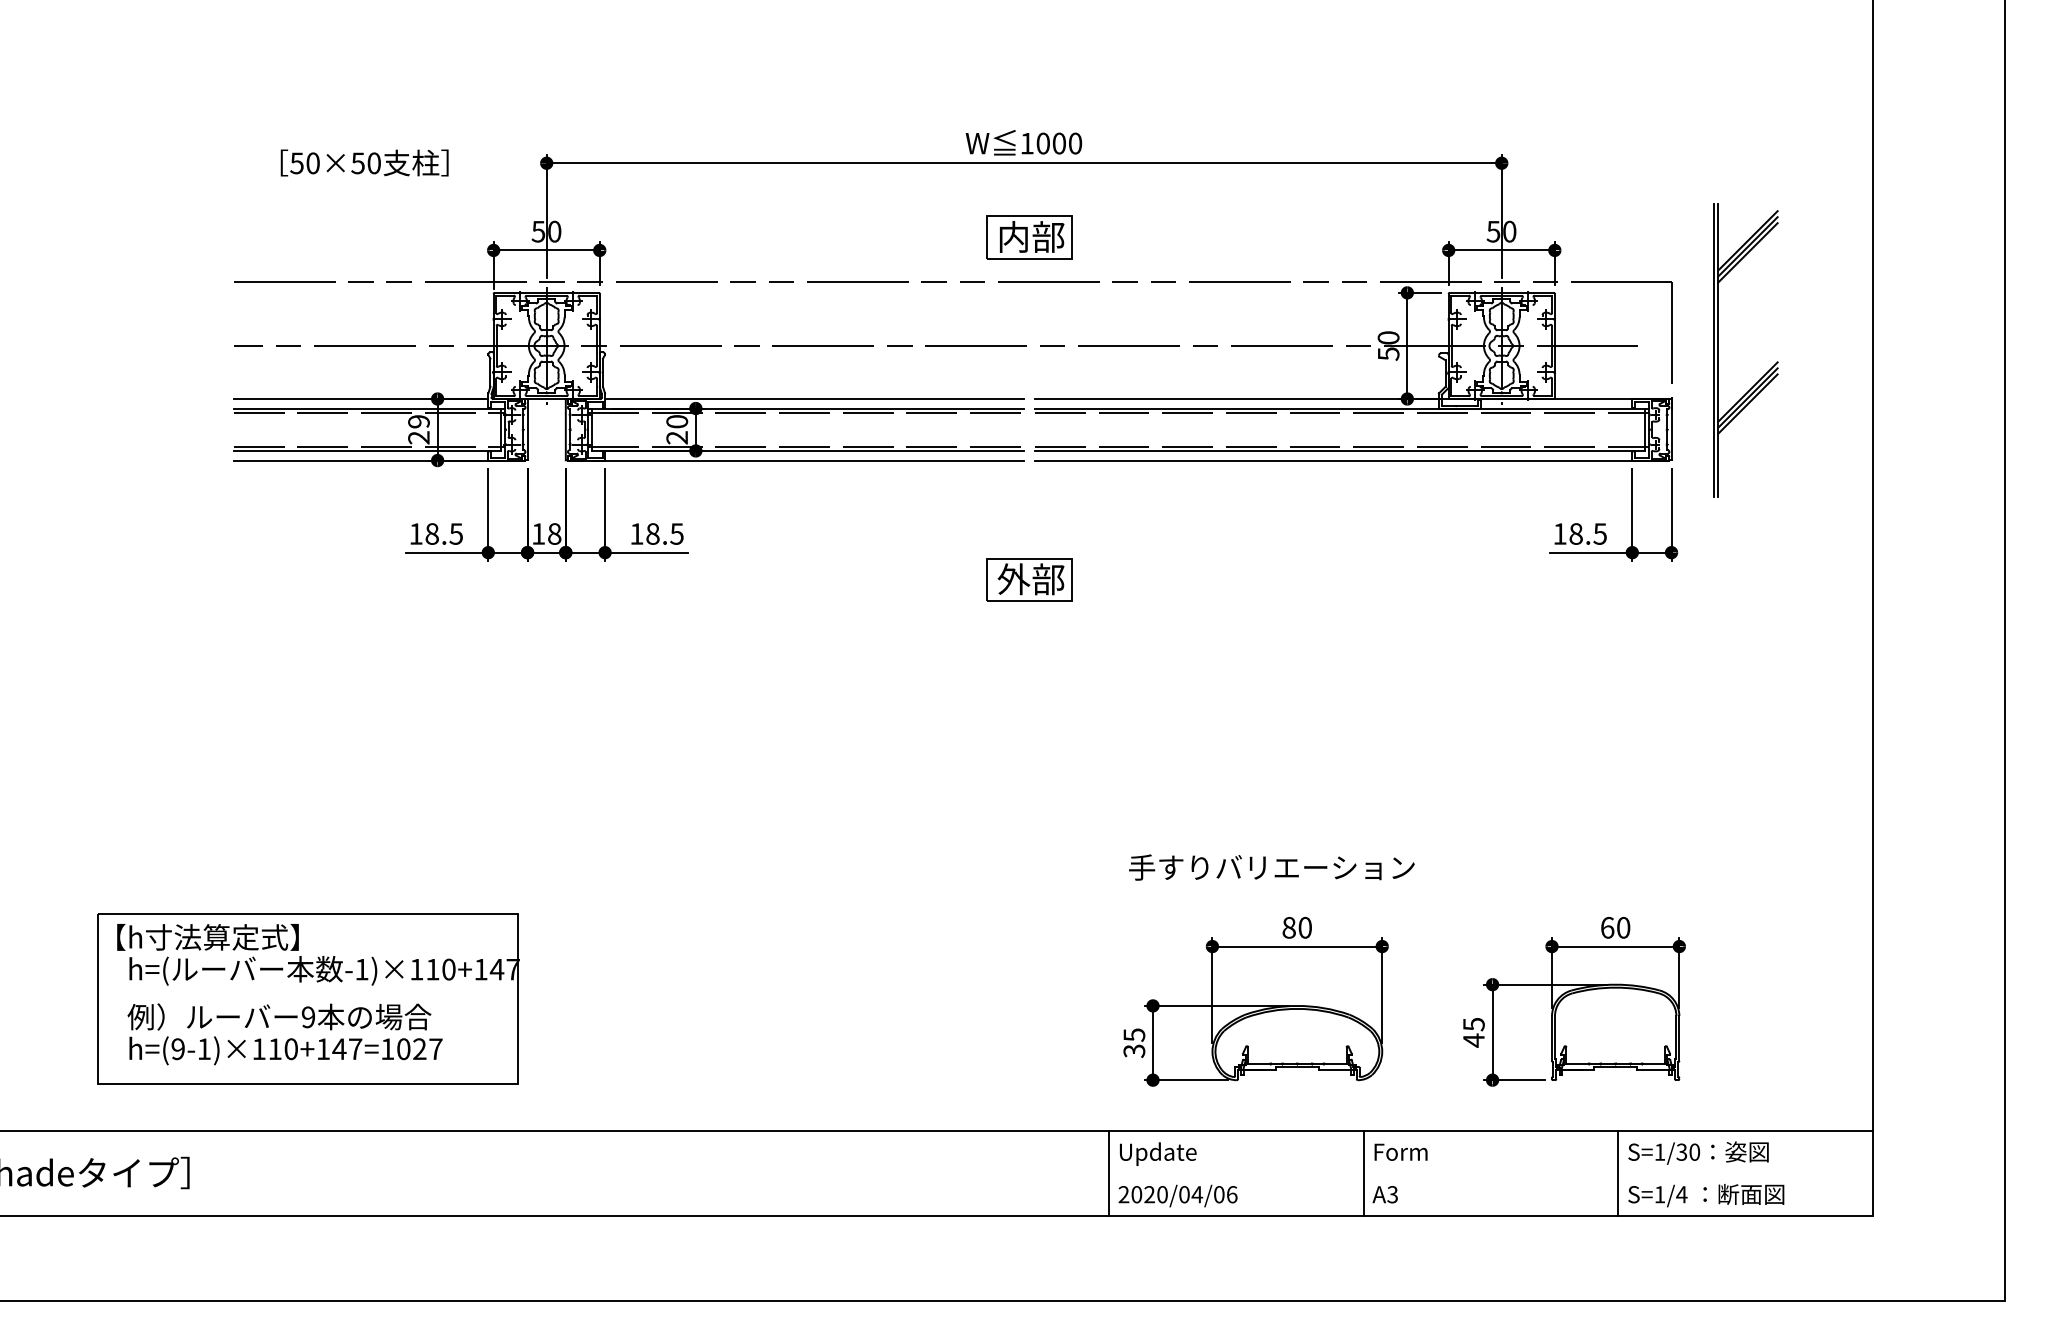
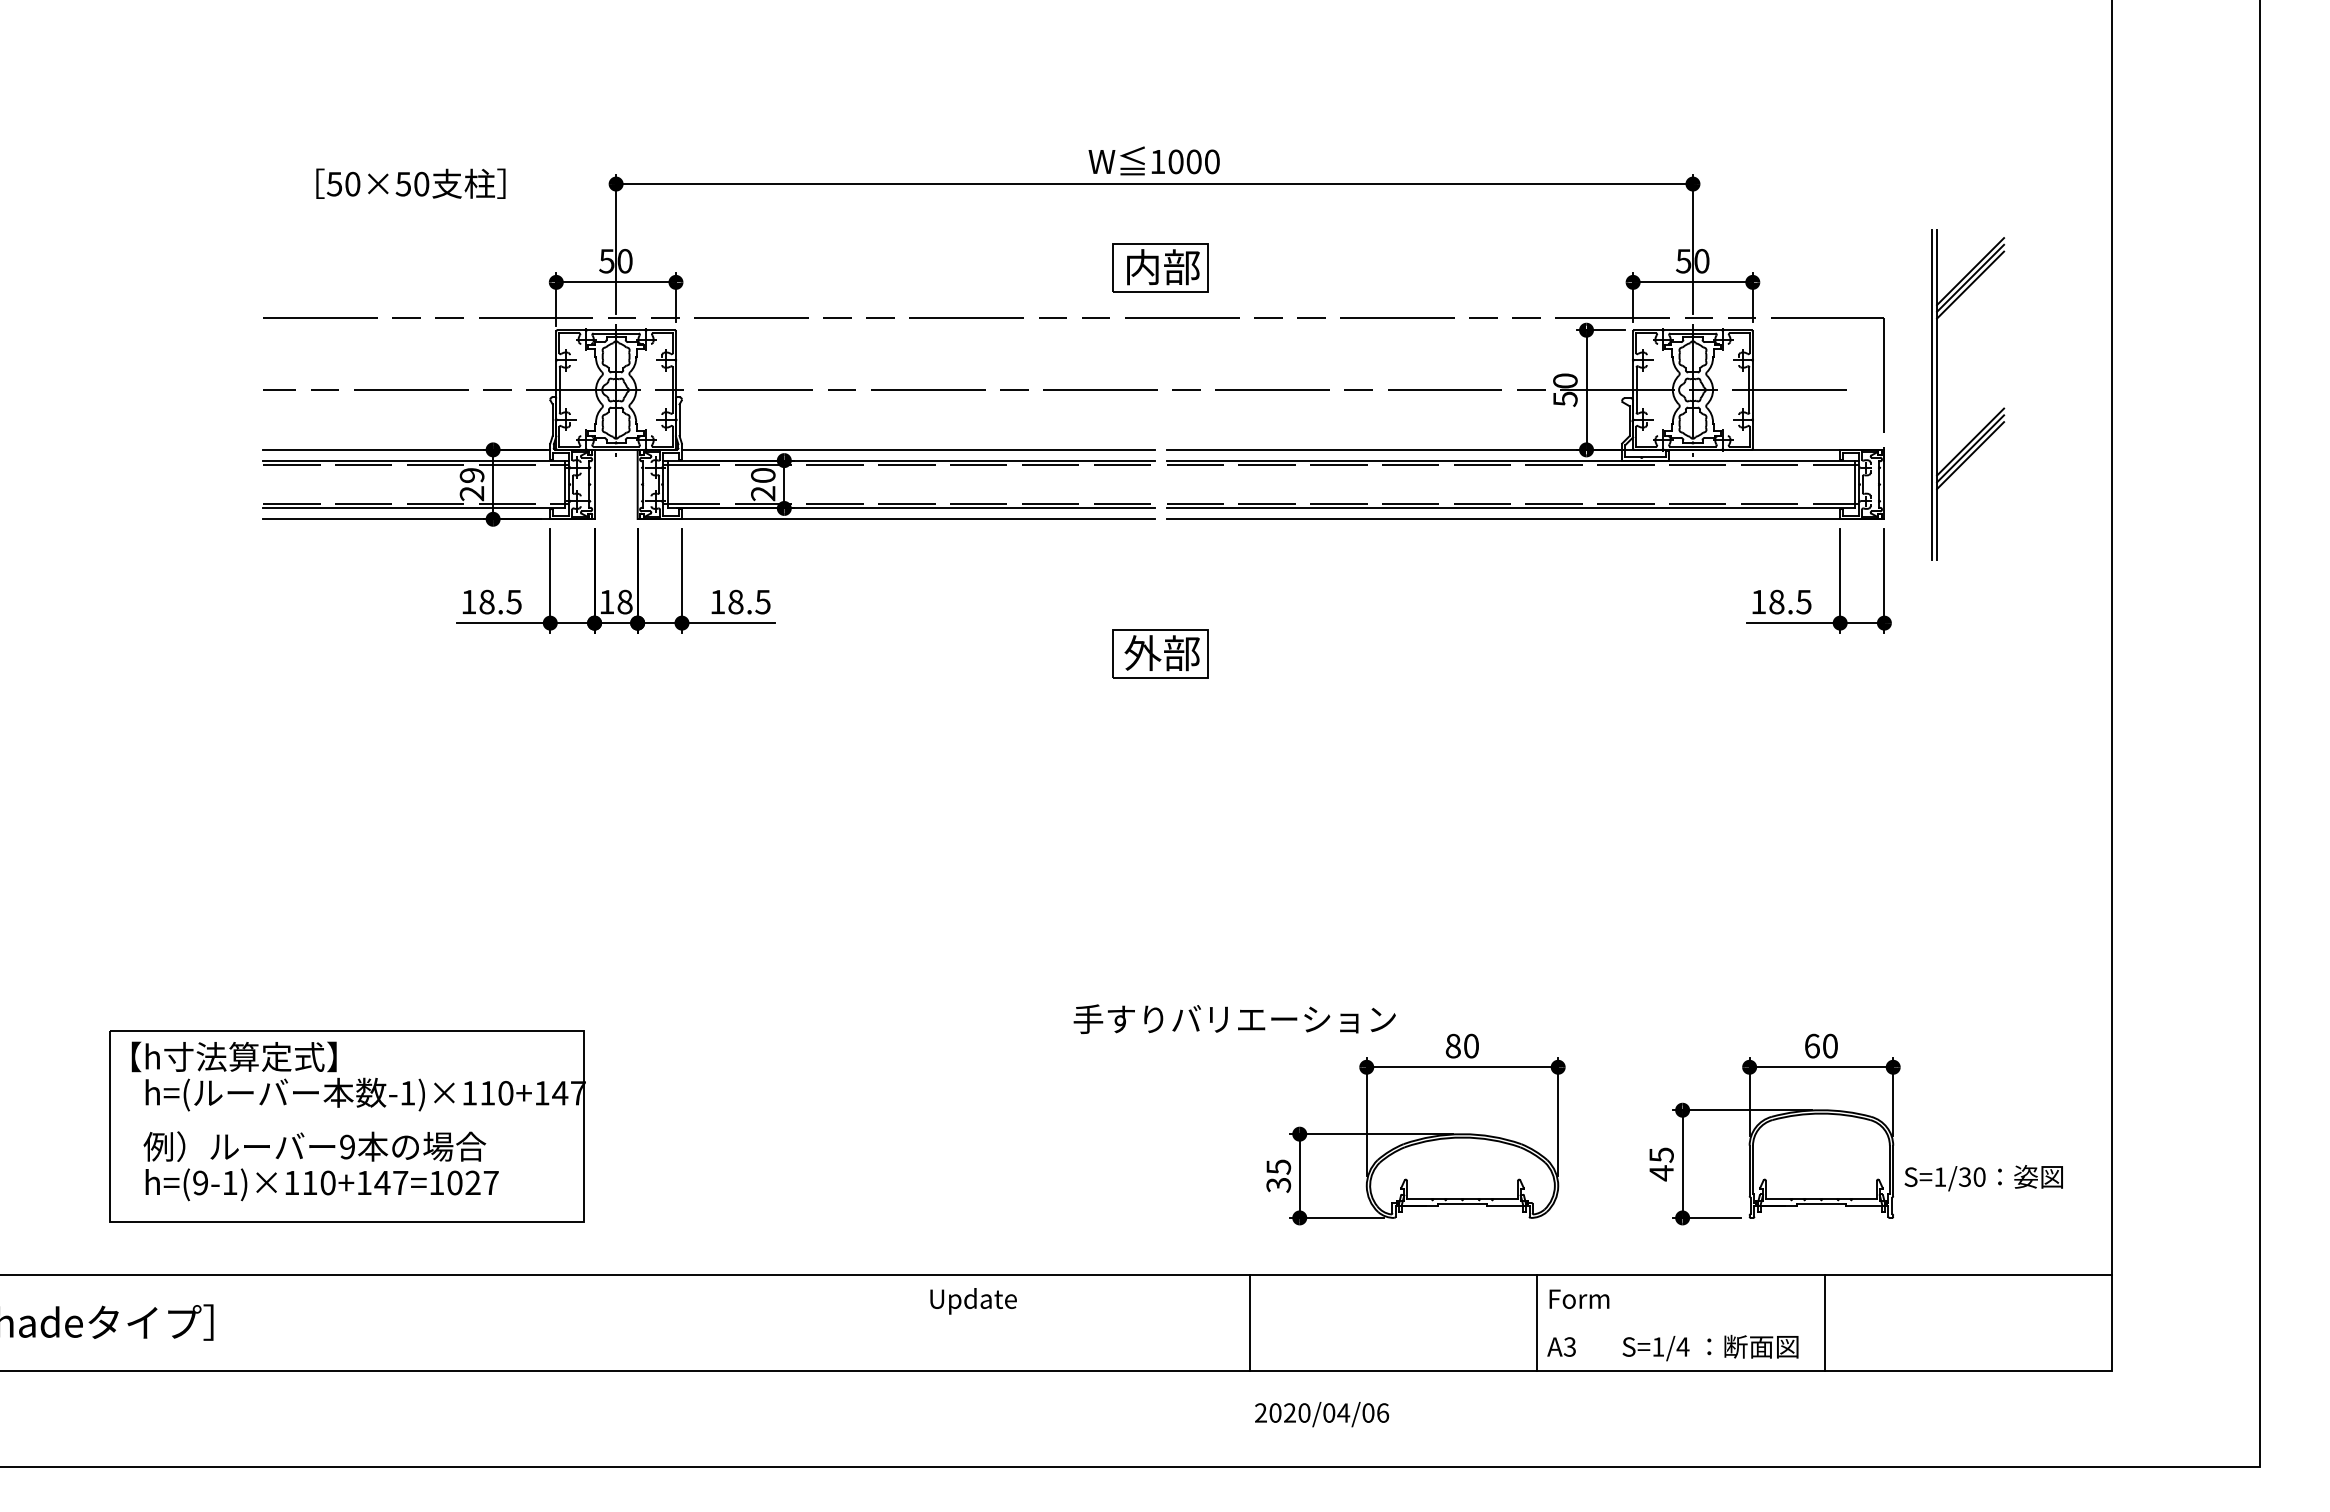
text: (1271, 866) -> (1234, 1018), moved
text: (1698, 1153) -> (1983, 1178), moved
text: (1158, 1154) -> (973, 1301), moved
text: (1178, 1195) -> (1322, 1414), moved
text: (1706, 1195) -> (1710, 1347), moved

